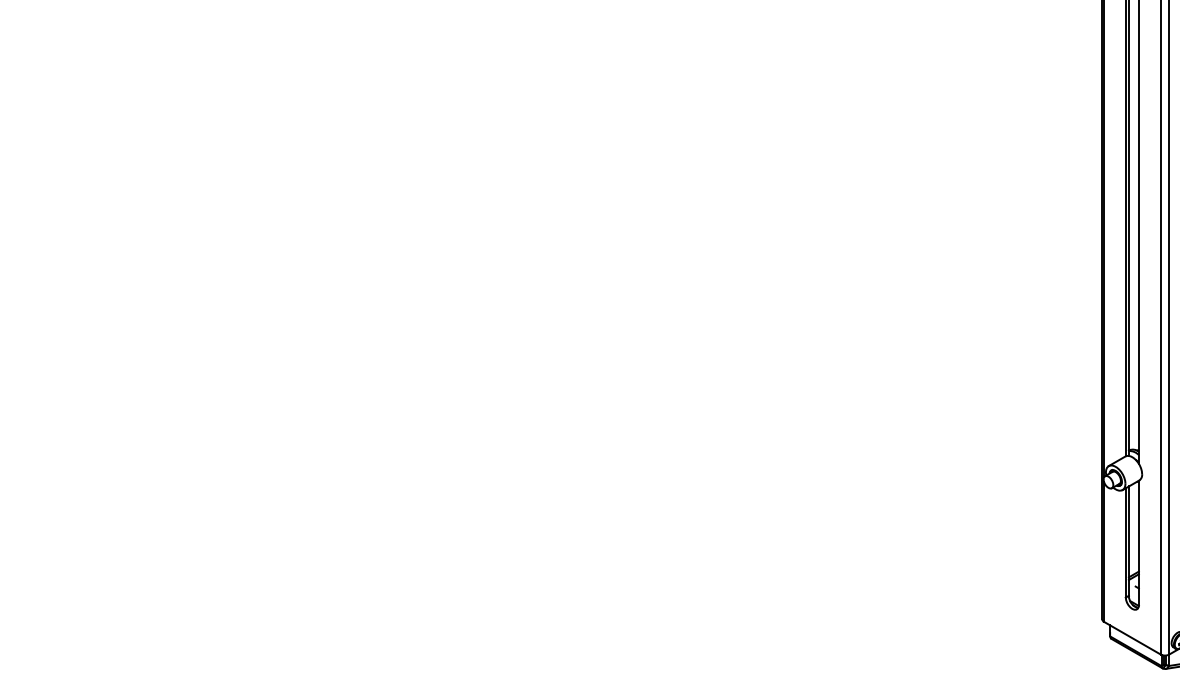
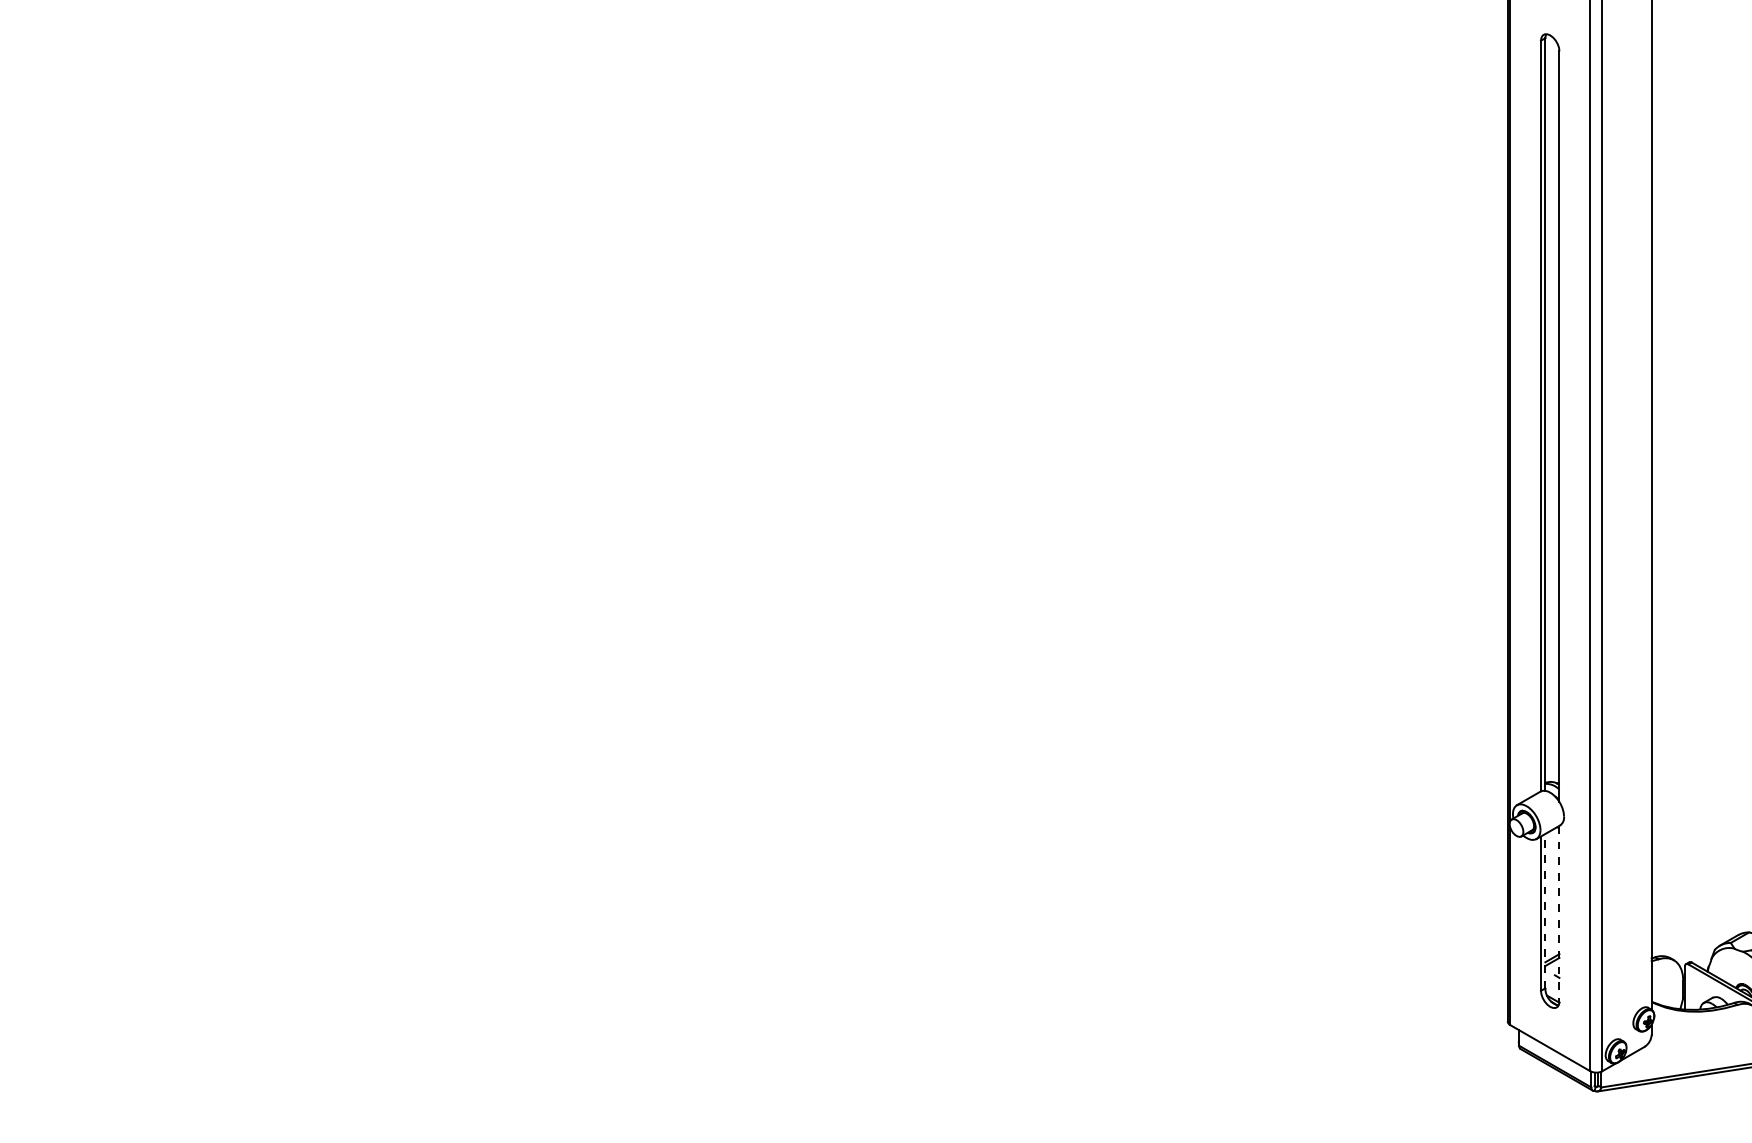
line: (1129, 540) -> (1545, 910), solid -> dashed
line: (1138, 542) -> (1559, 913), solid -> dashed

